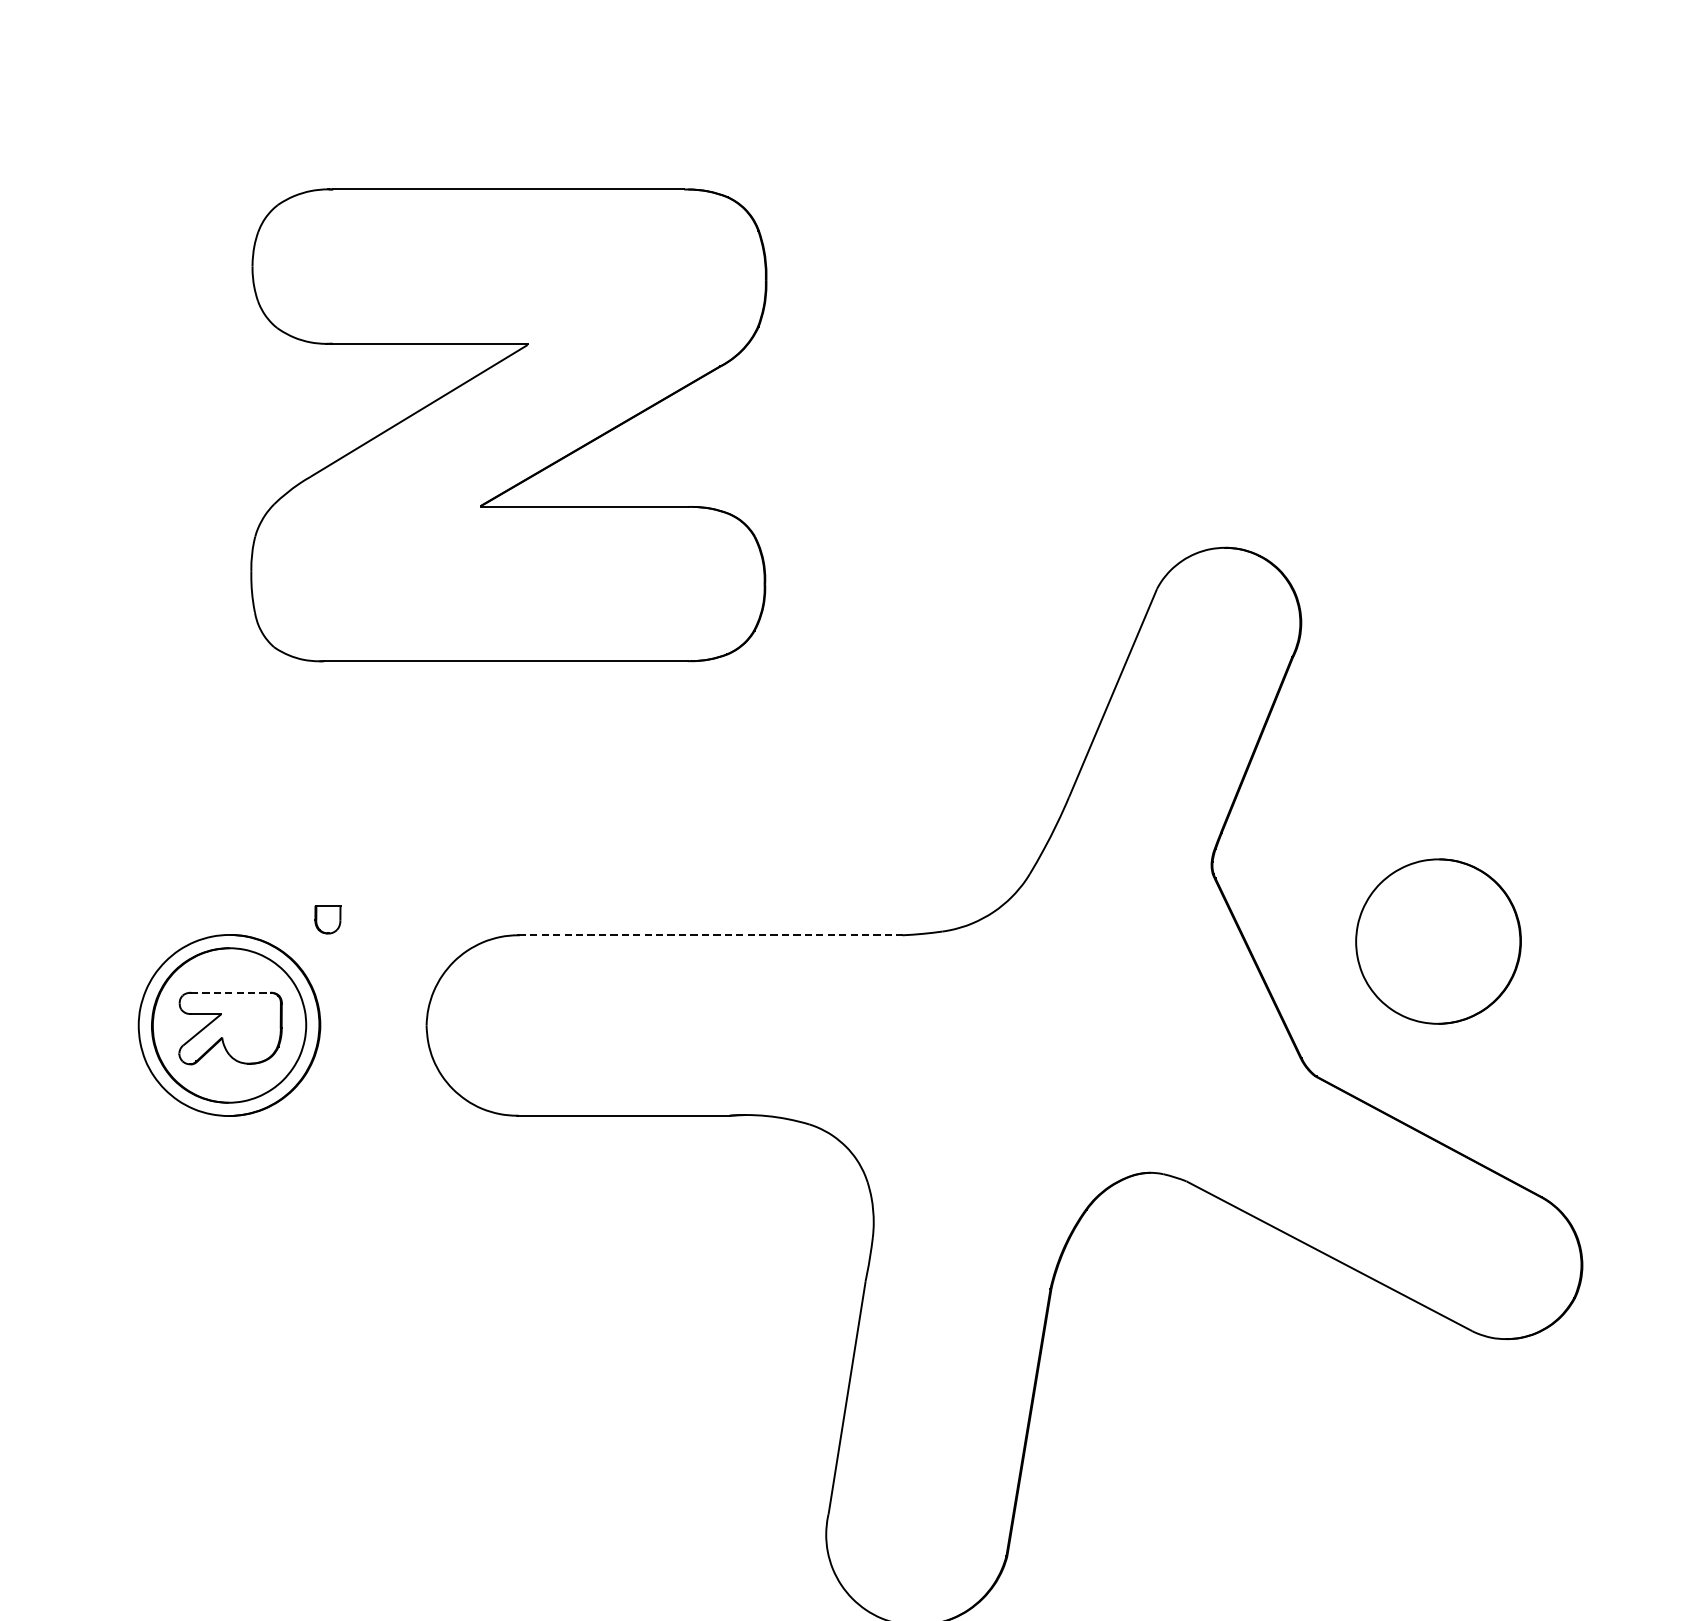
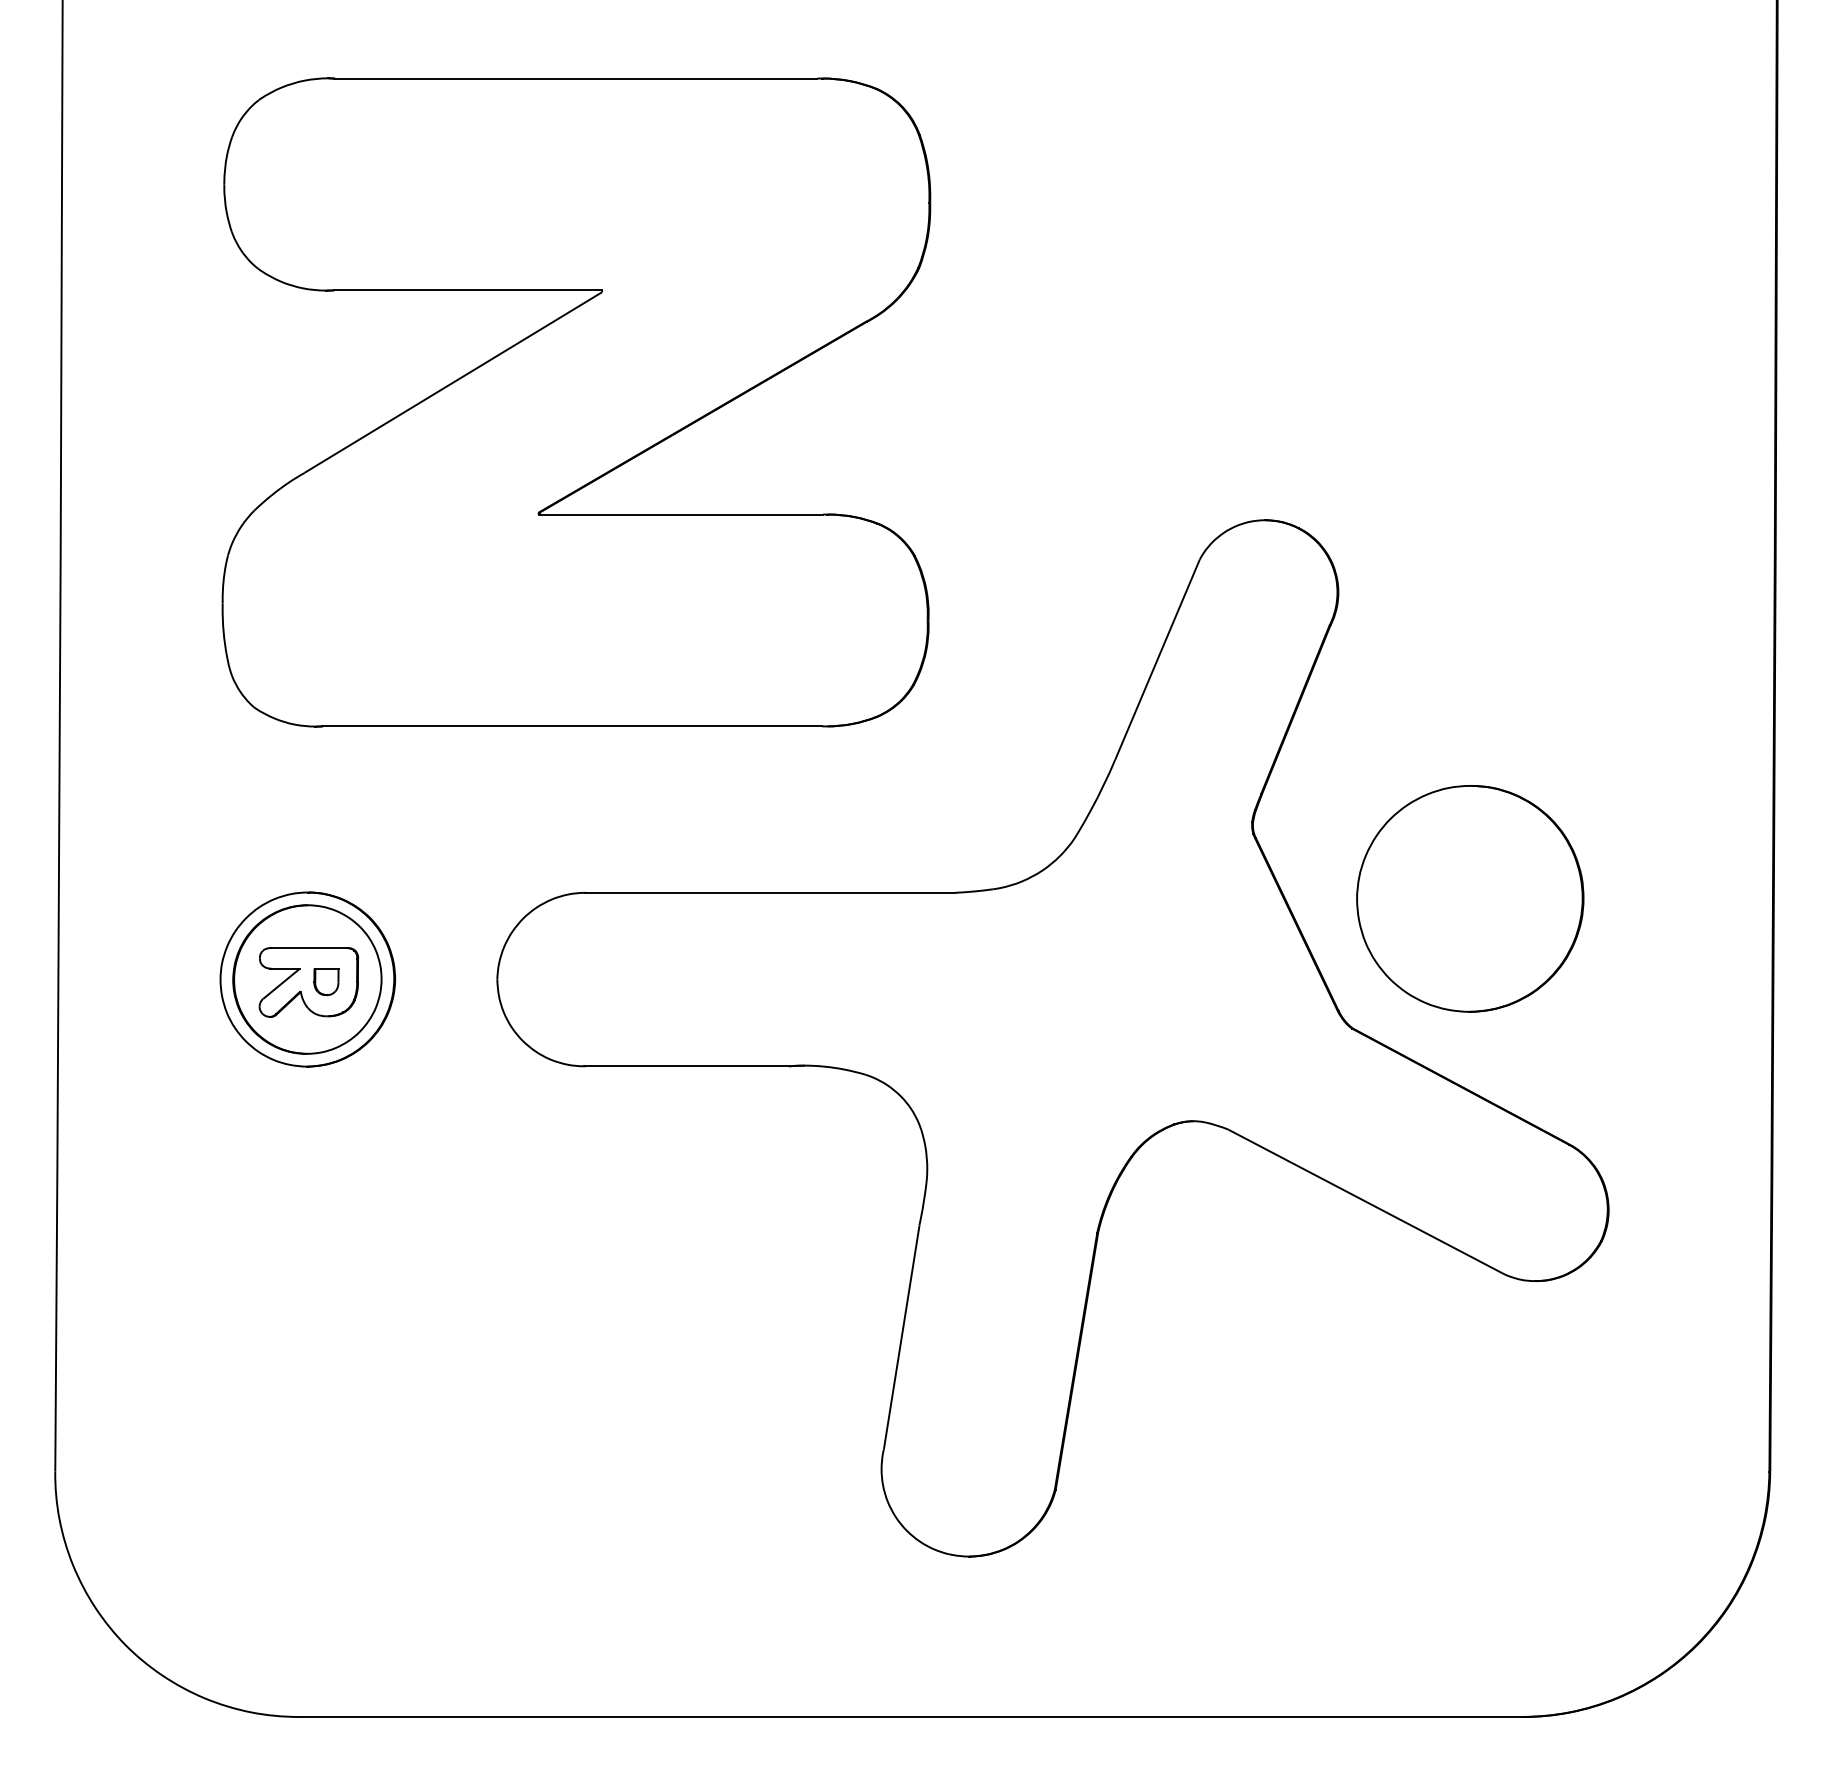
part: (508, 425) -> (576, 402), size x1.43
part: (327, 920) -> (326, 982), moved
line: (710, 934) -> (770, 892), dashed -> solid
part: (1438, 941) -> (1470, 898), size x1.43
line: (231, 993) -> (309, 948), dashed -> solid

